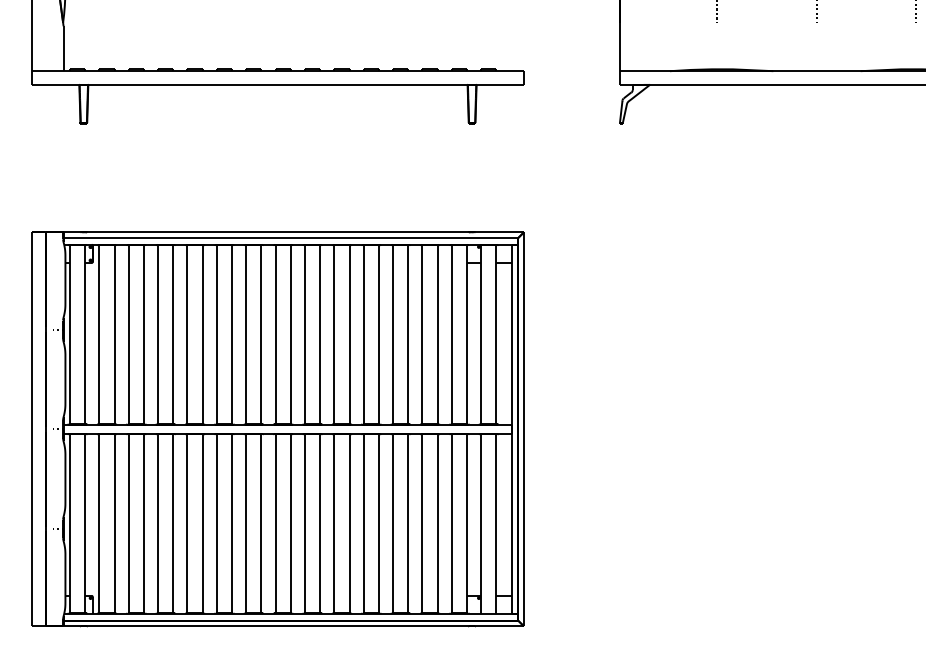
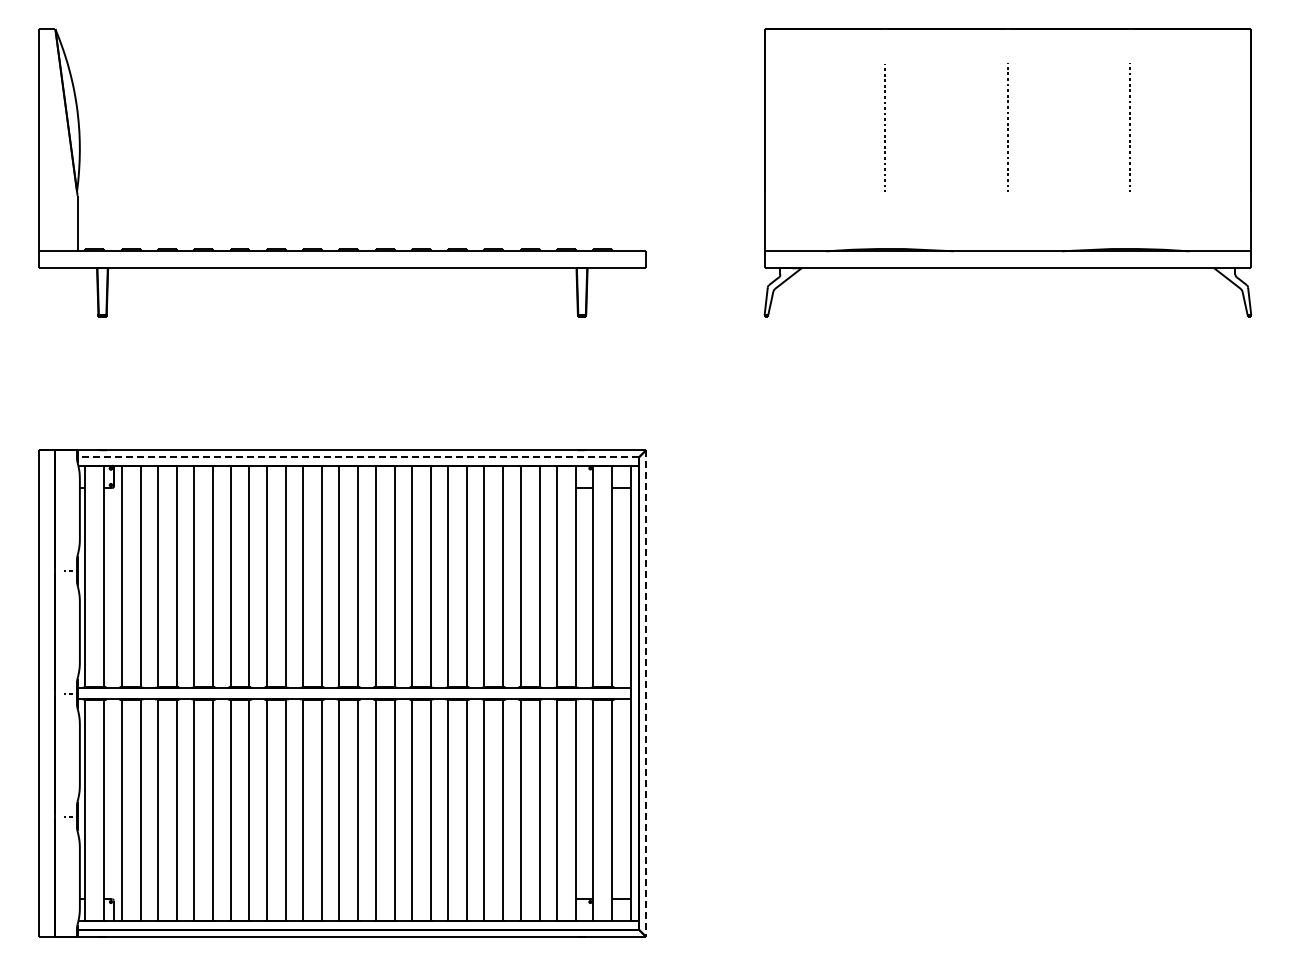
line: (291, 238) -> (358, 457), solid -> dashed
line: (524, 430) -> (646, 694), solid -> dashed

